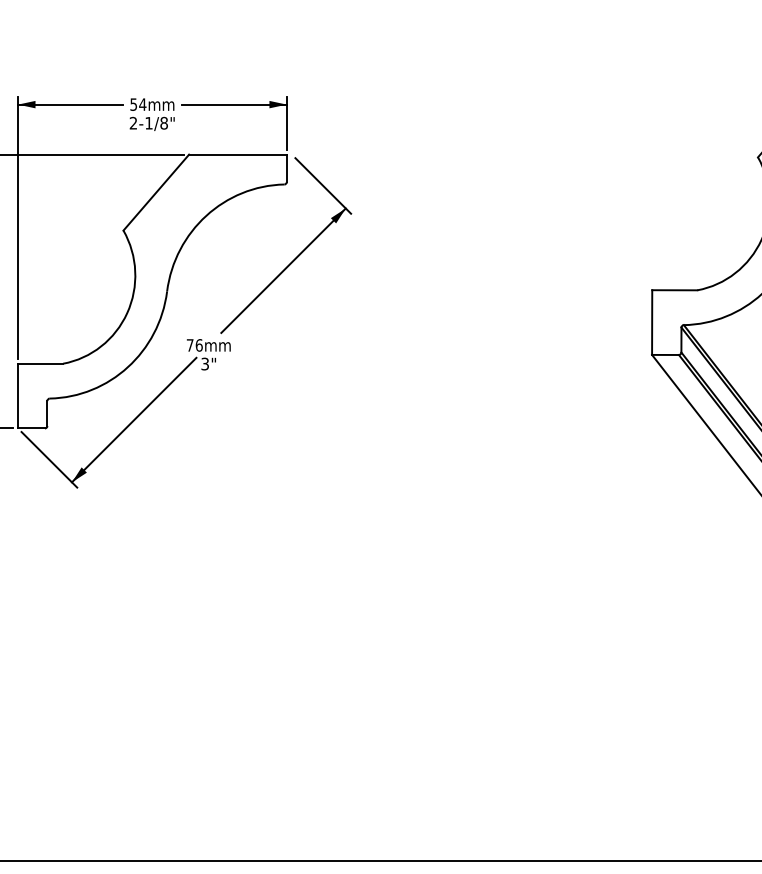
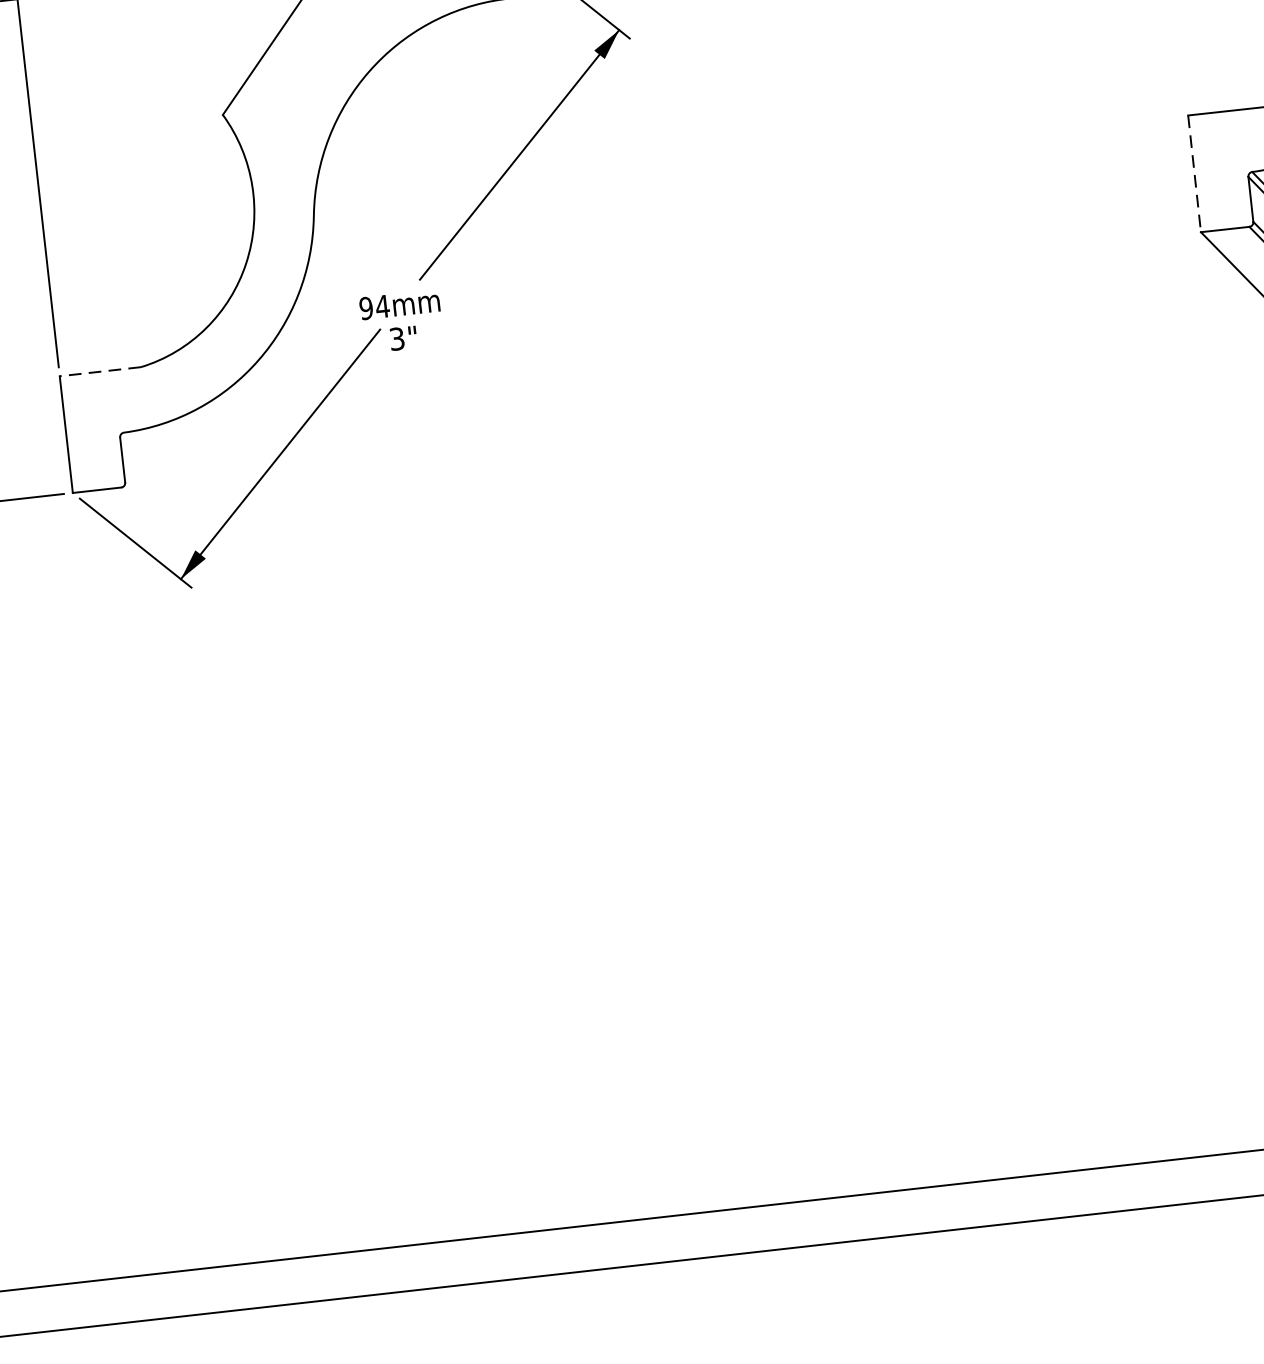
line: (652, 323) -> (1195, 175), solid -> dashed
text: (194, 345) -> (374, 307), 76 -> 94
line: (40, 363) -> (100, 371), solid -> dashed

